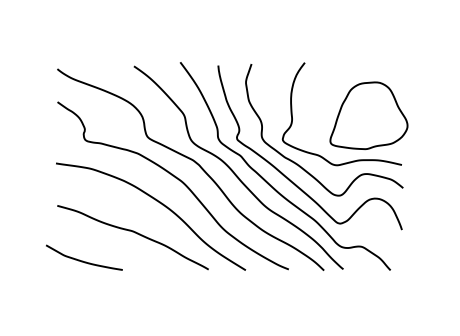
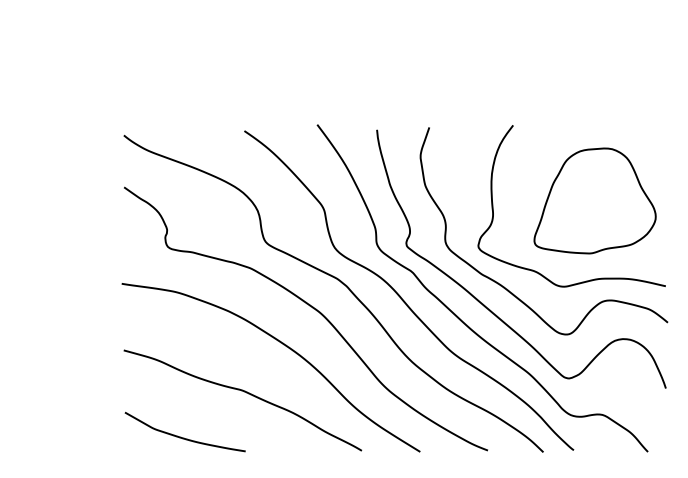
part: (368, 115) -> (594, 200), moved
curve: (83, 260) -> (183, 436), moved

